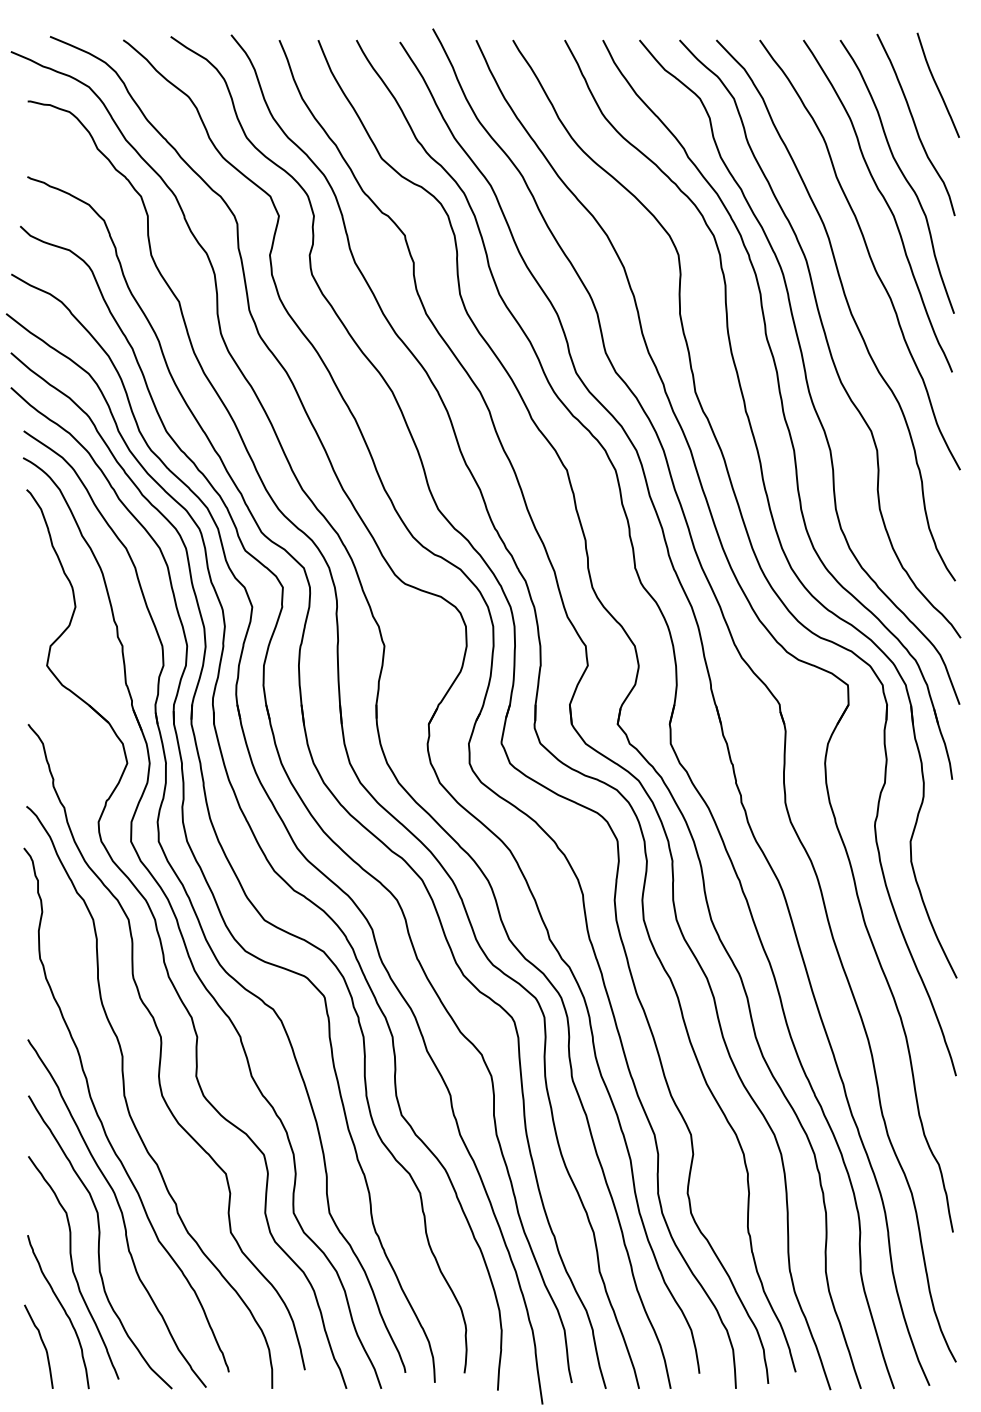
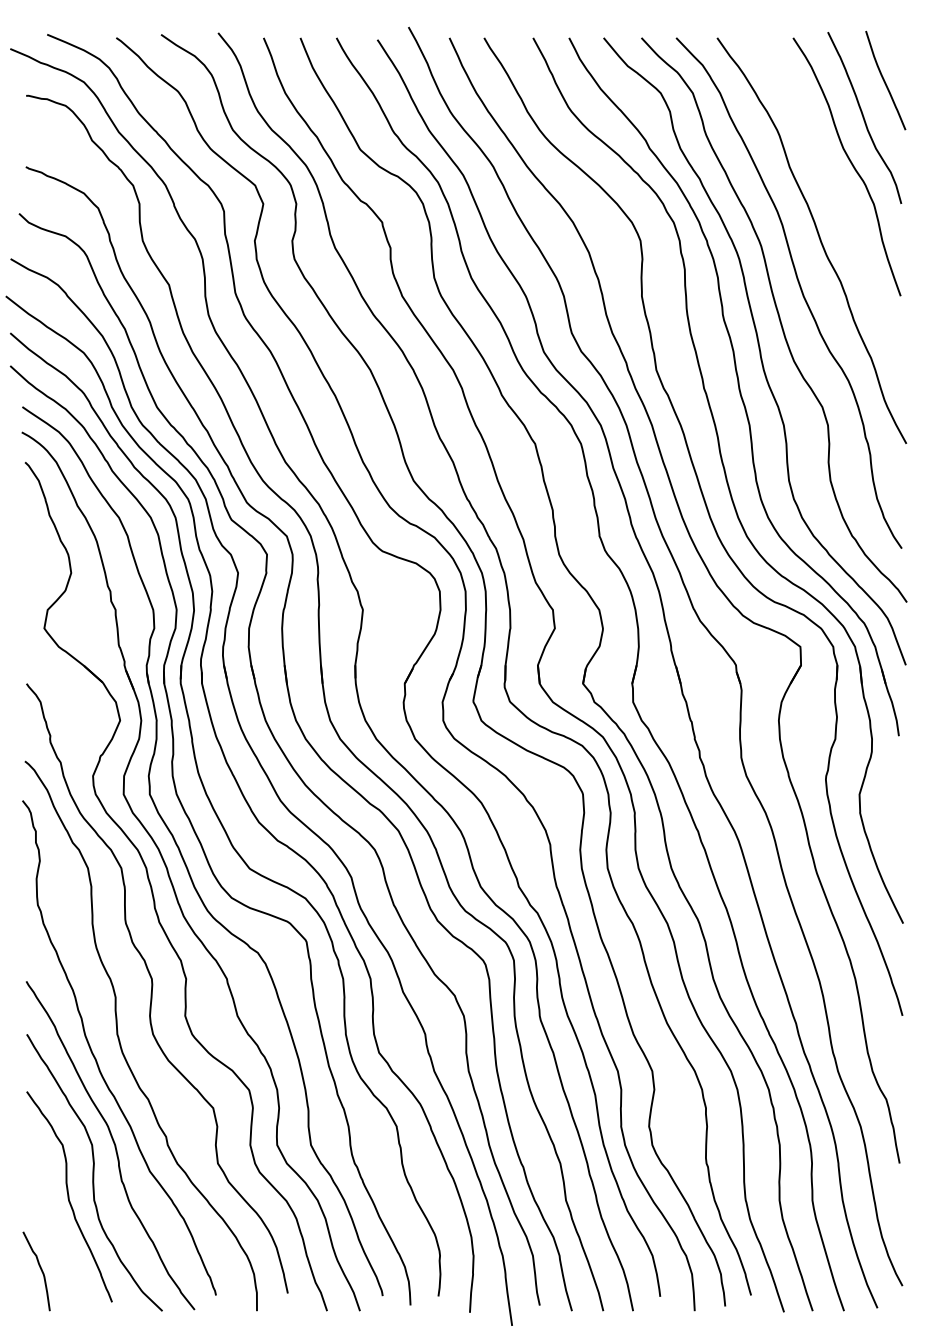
curve: (884, 201) -> (834, 190), removed
curve: (63, 1310) -> (59, 1237), removed

